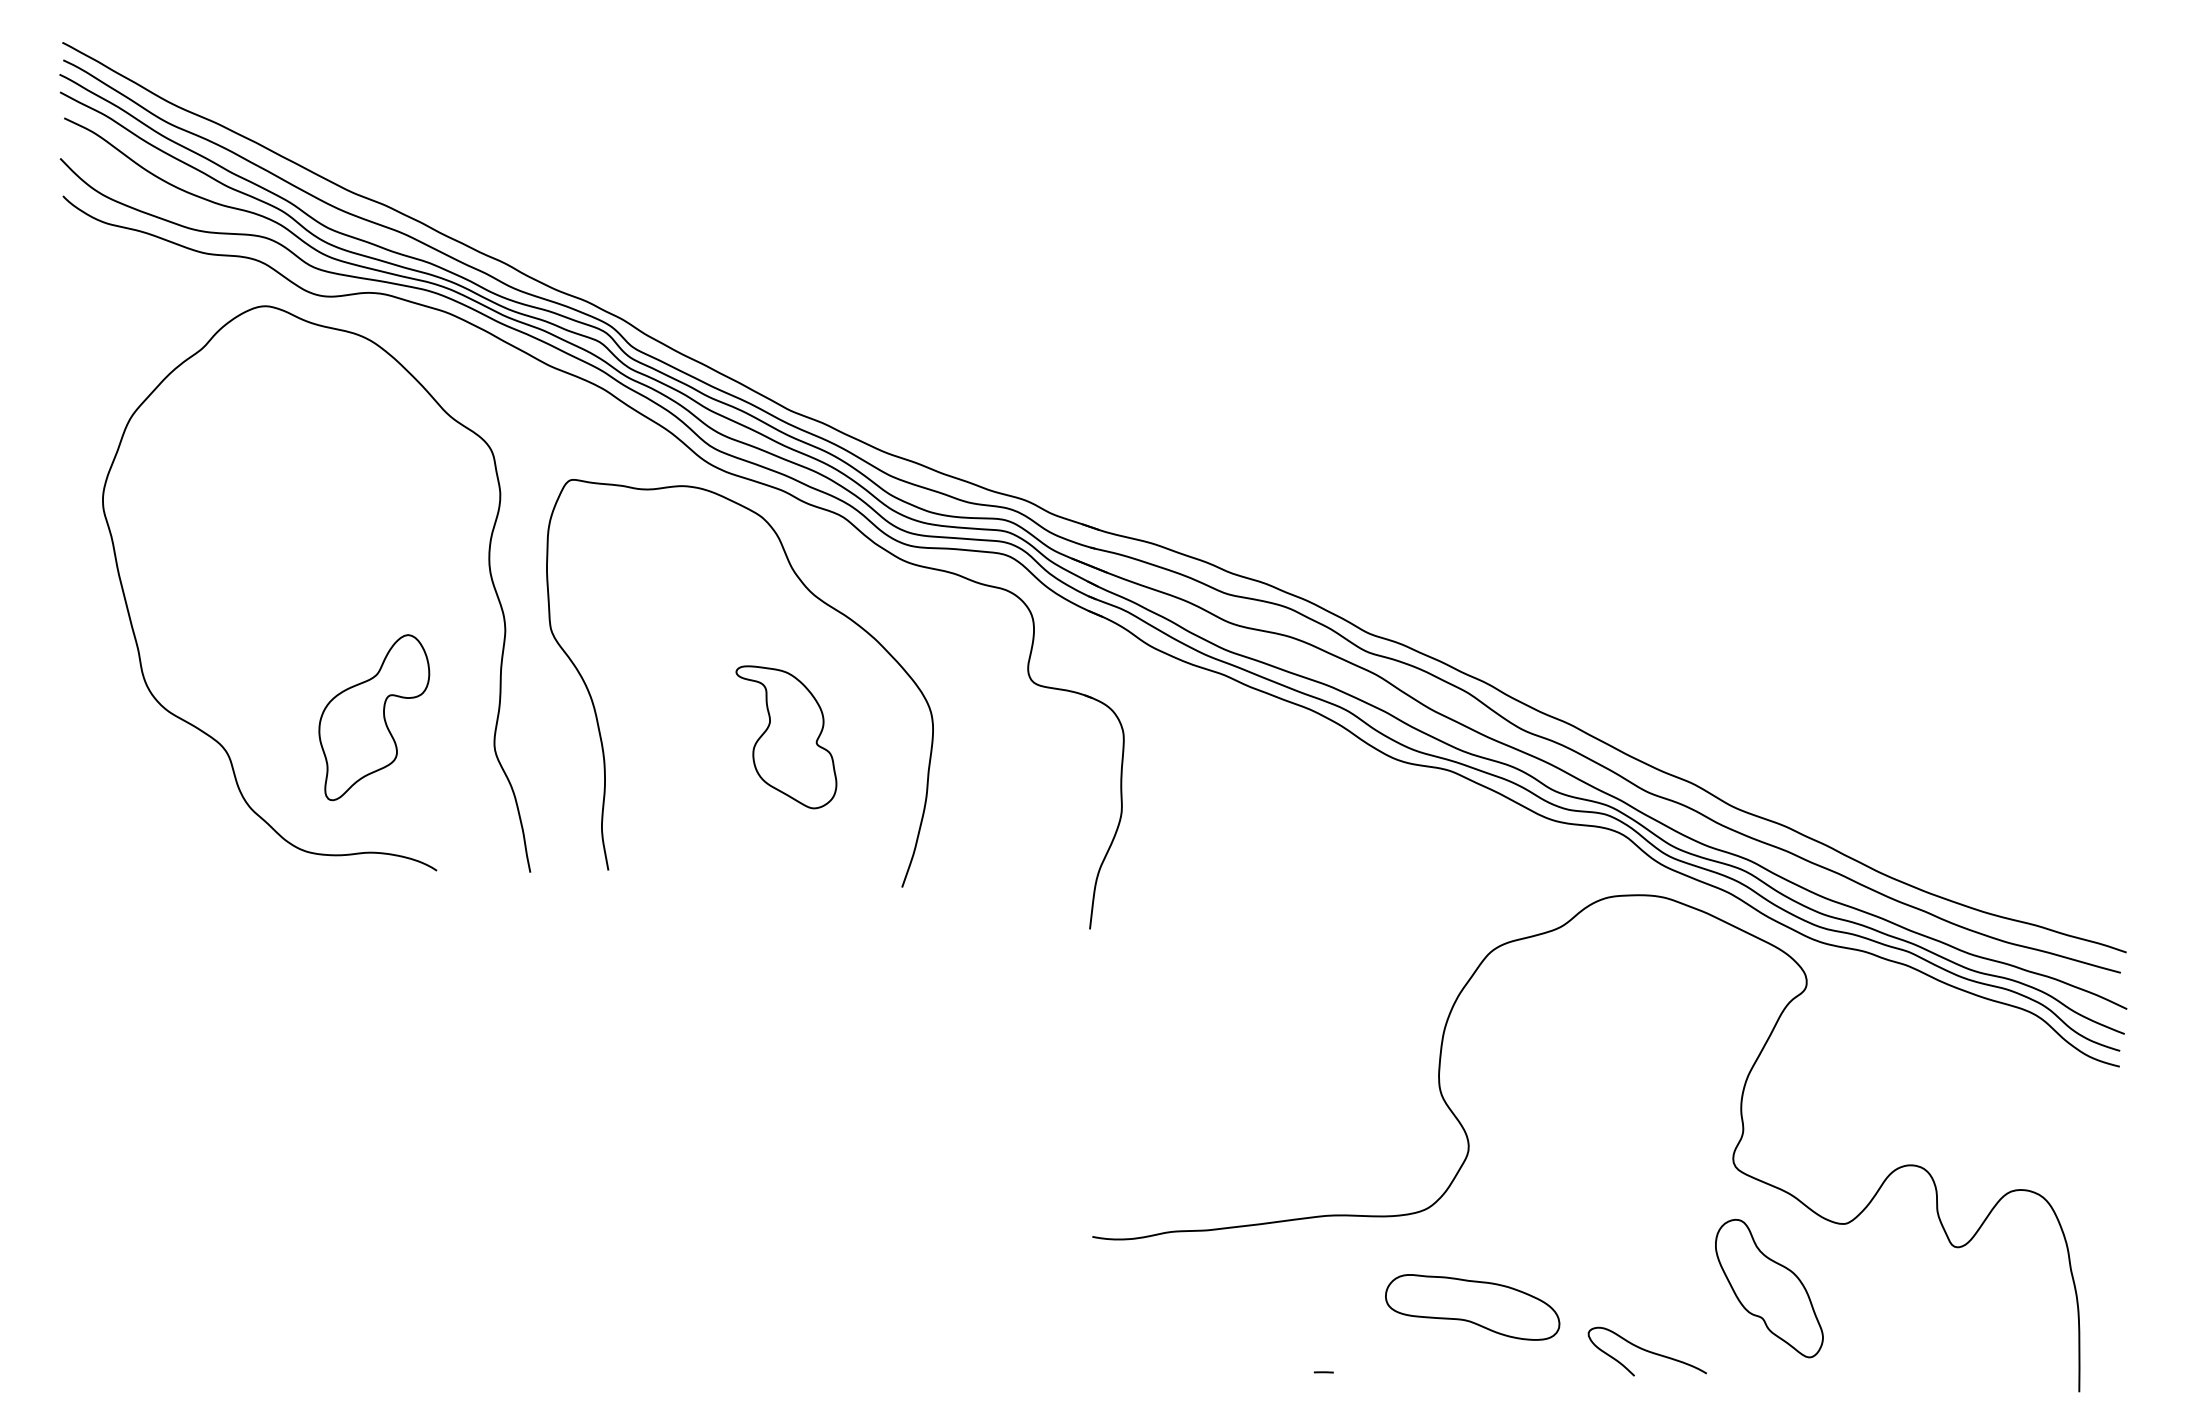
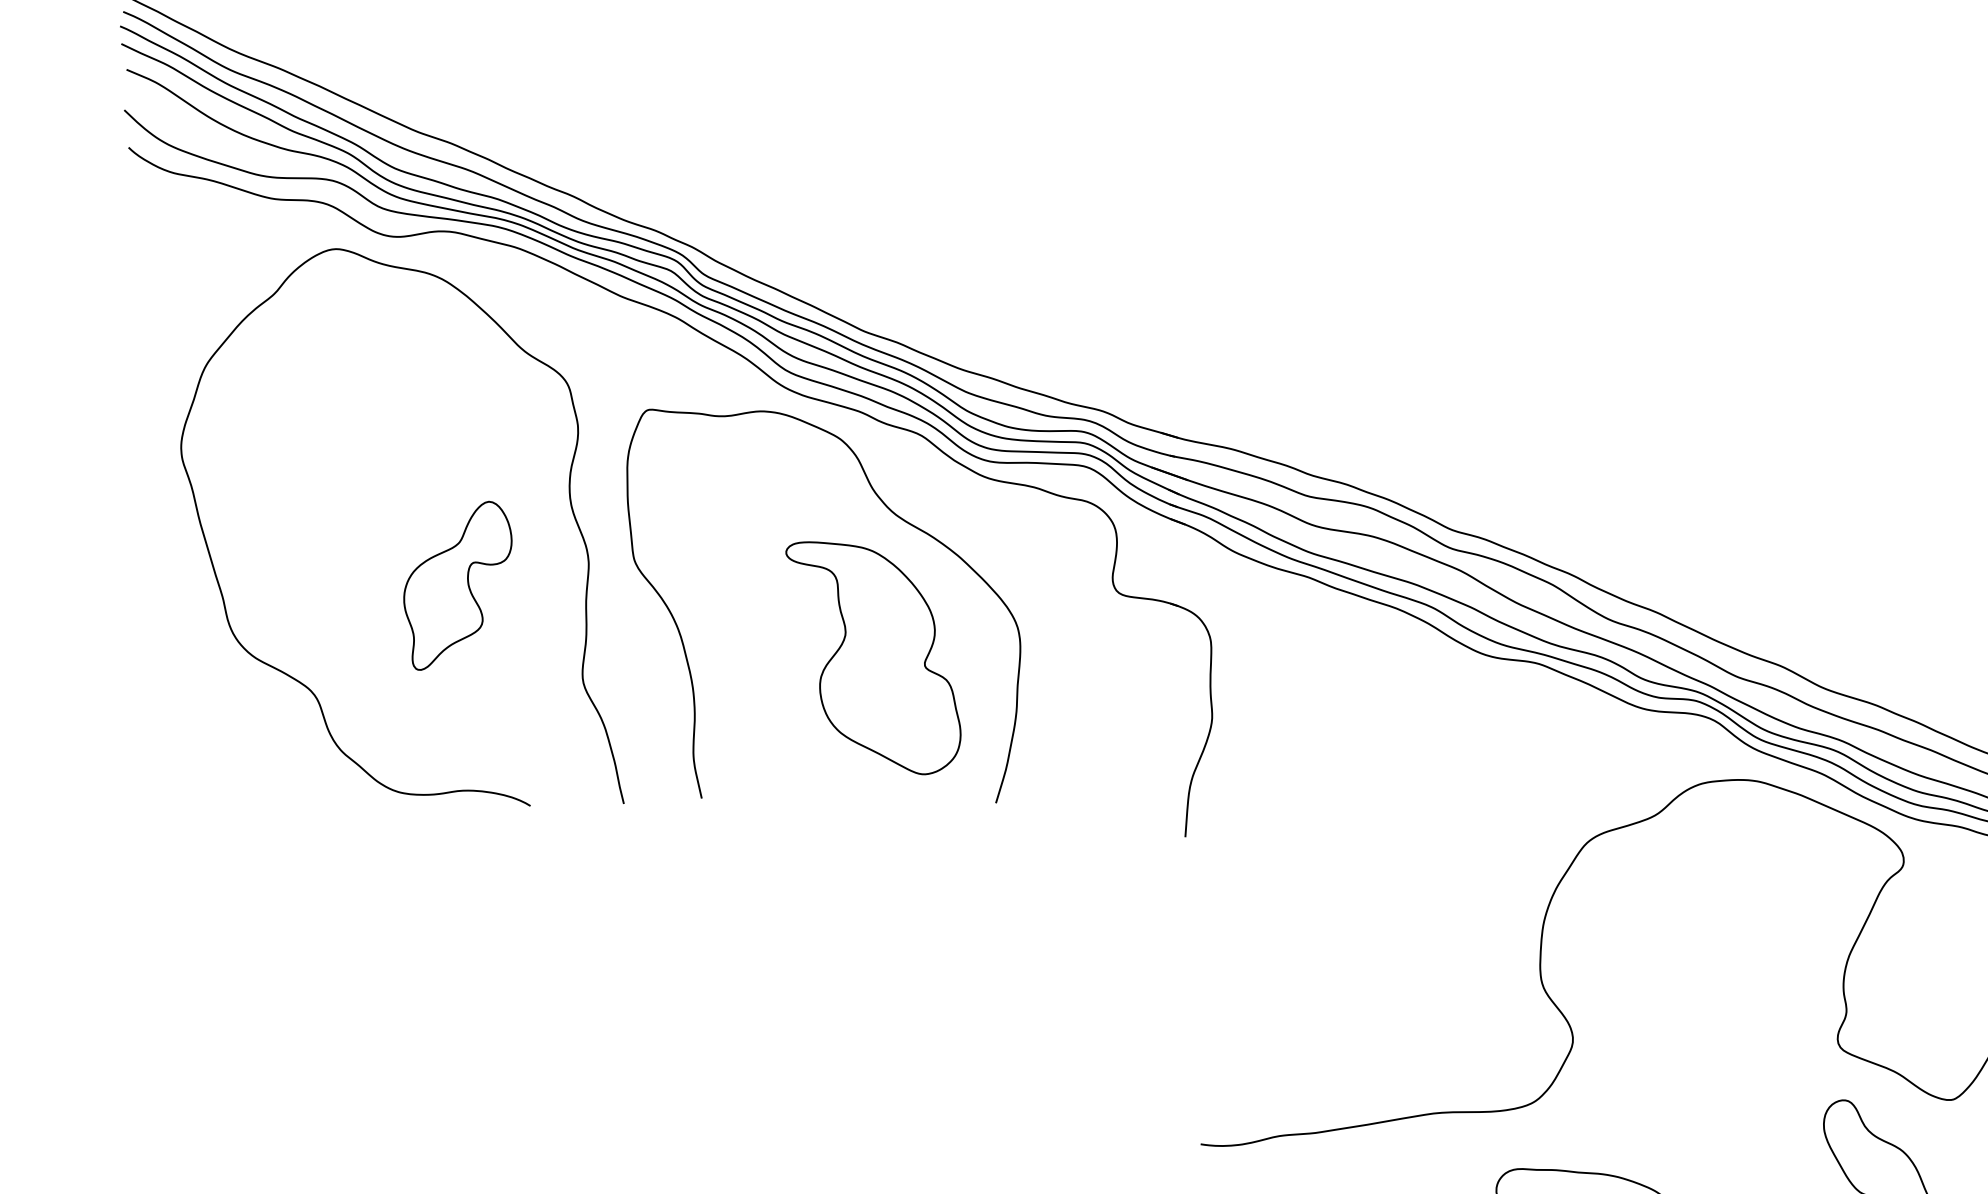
part: (374, 717) -> (458, 585), moved
part: (786, 737) -> (874, 658), size x1.67

